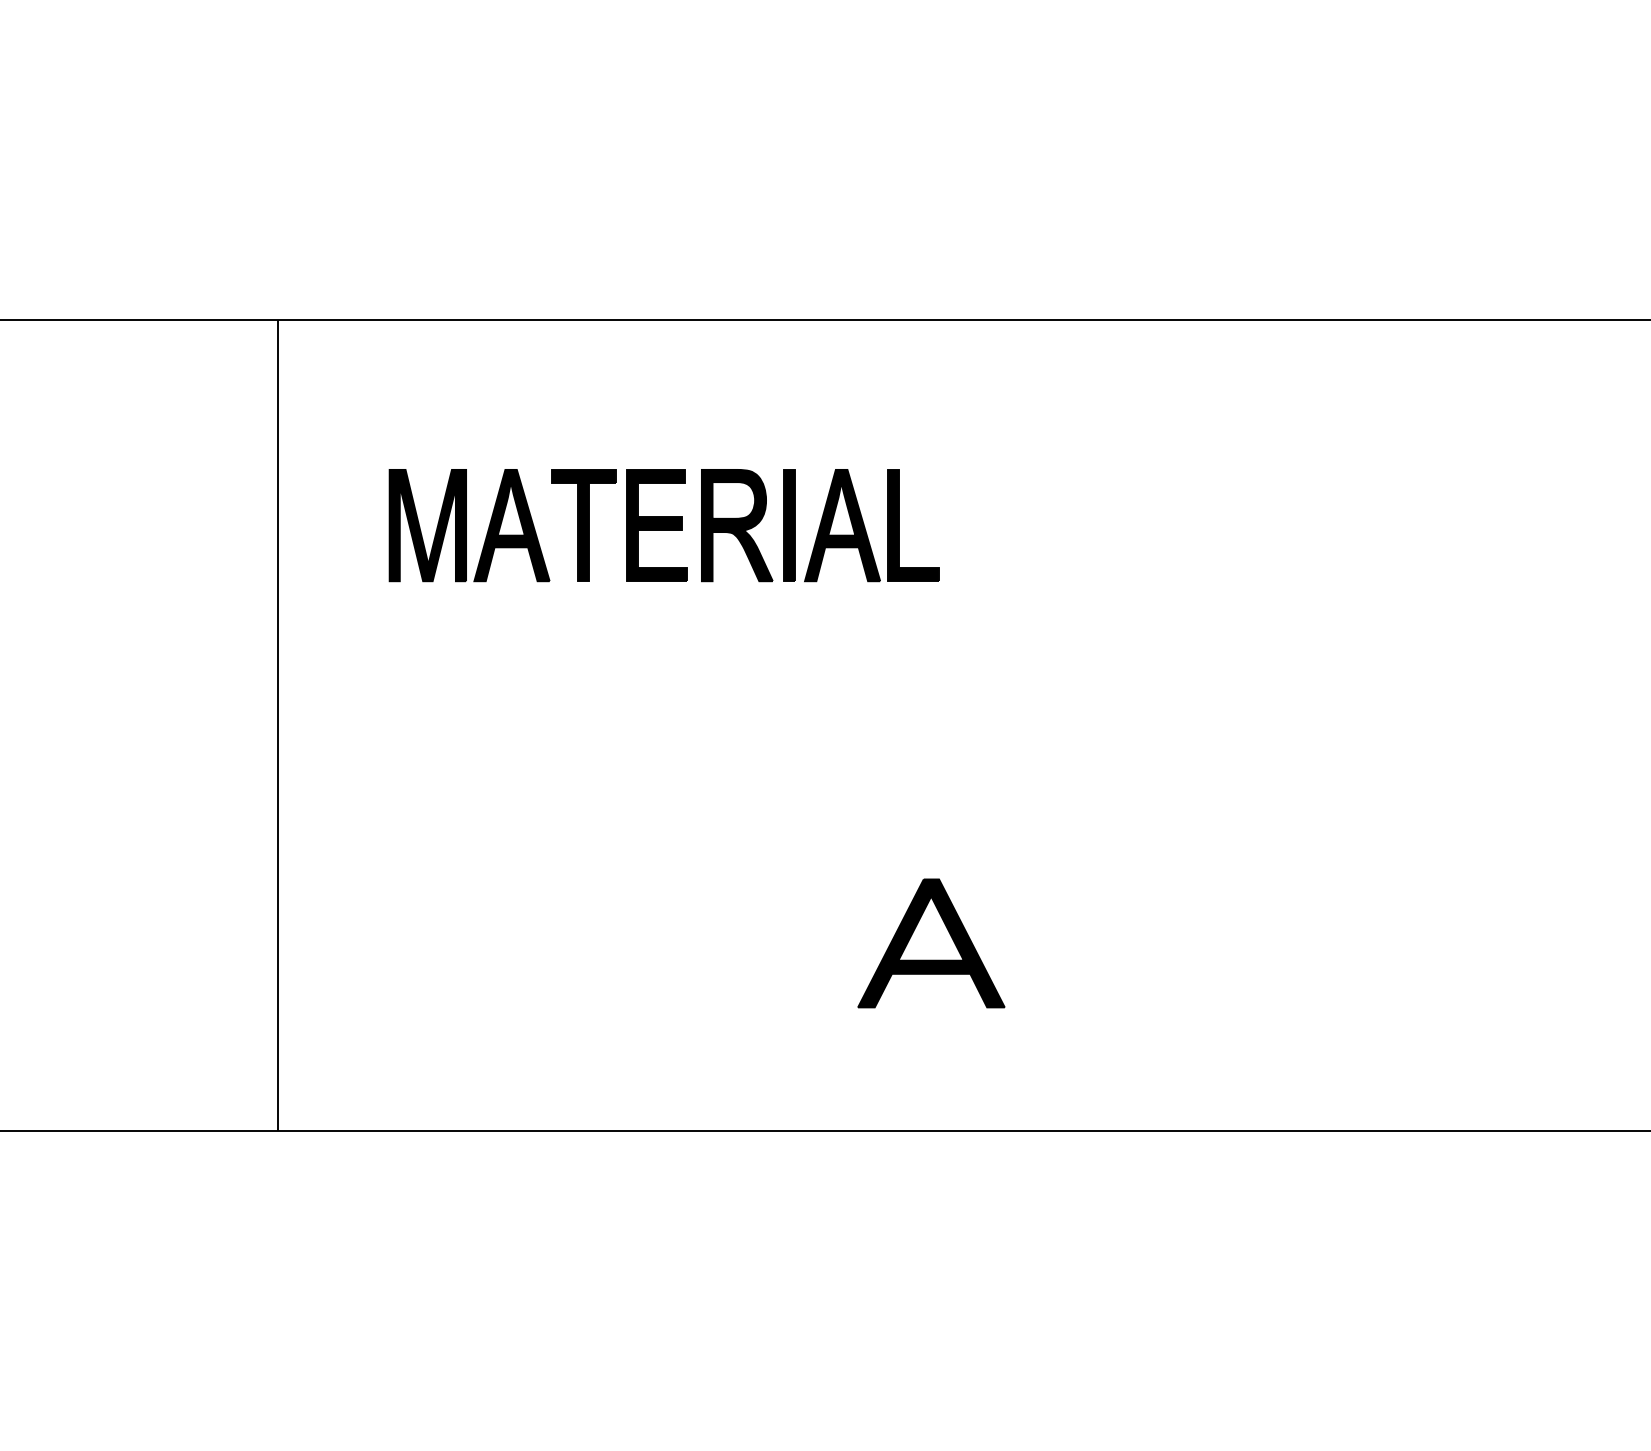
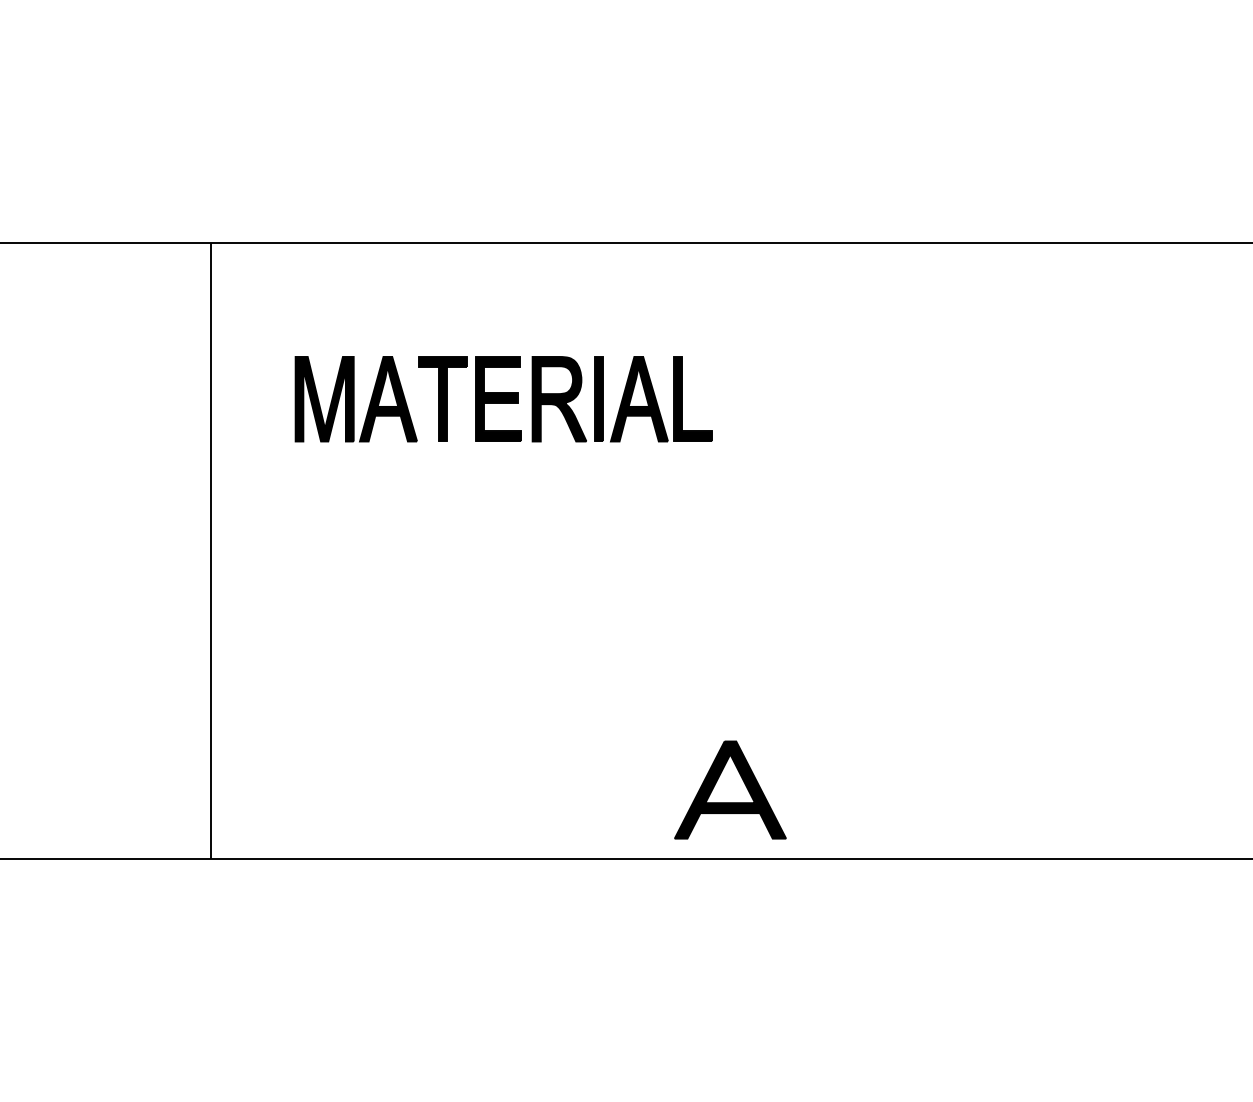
part: (931, 943) -> (730, 790), moved

